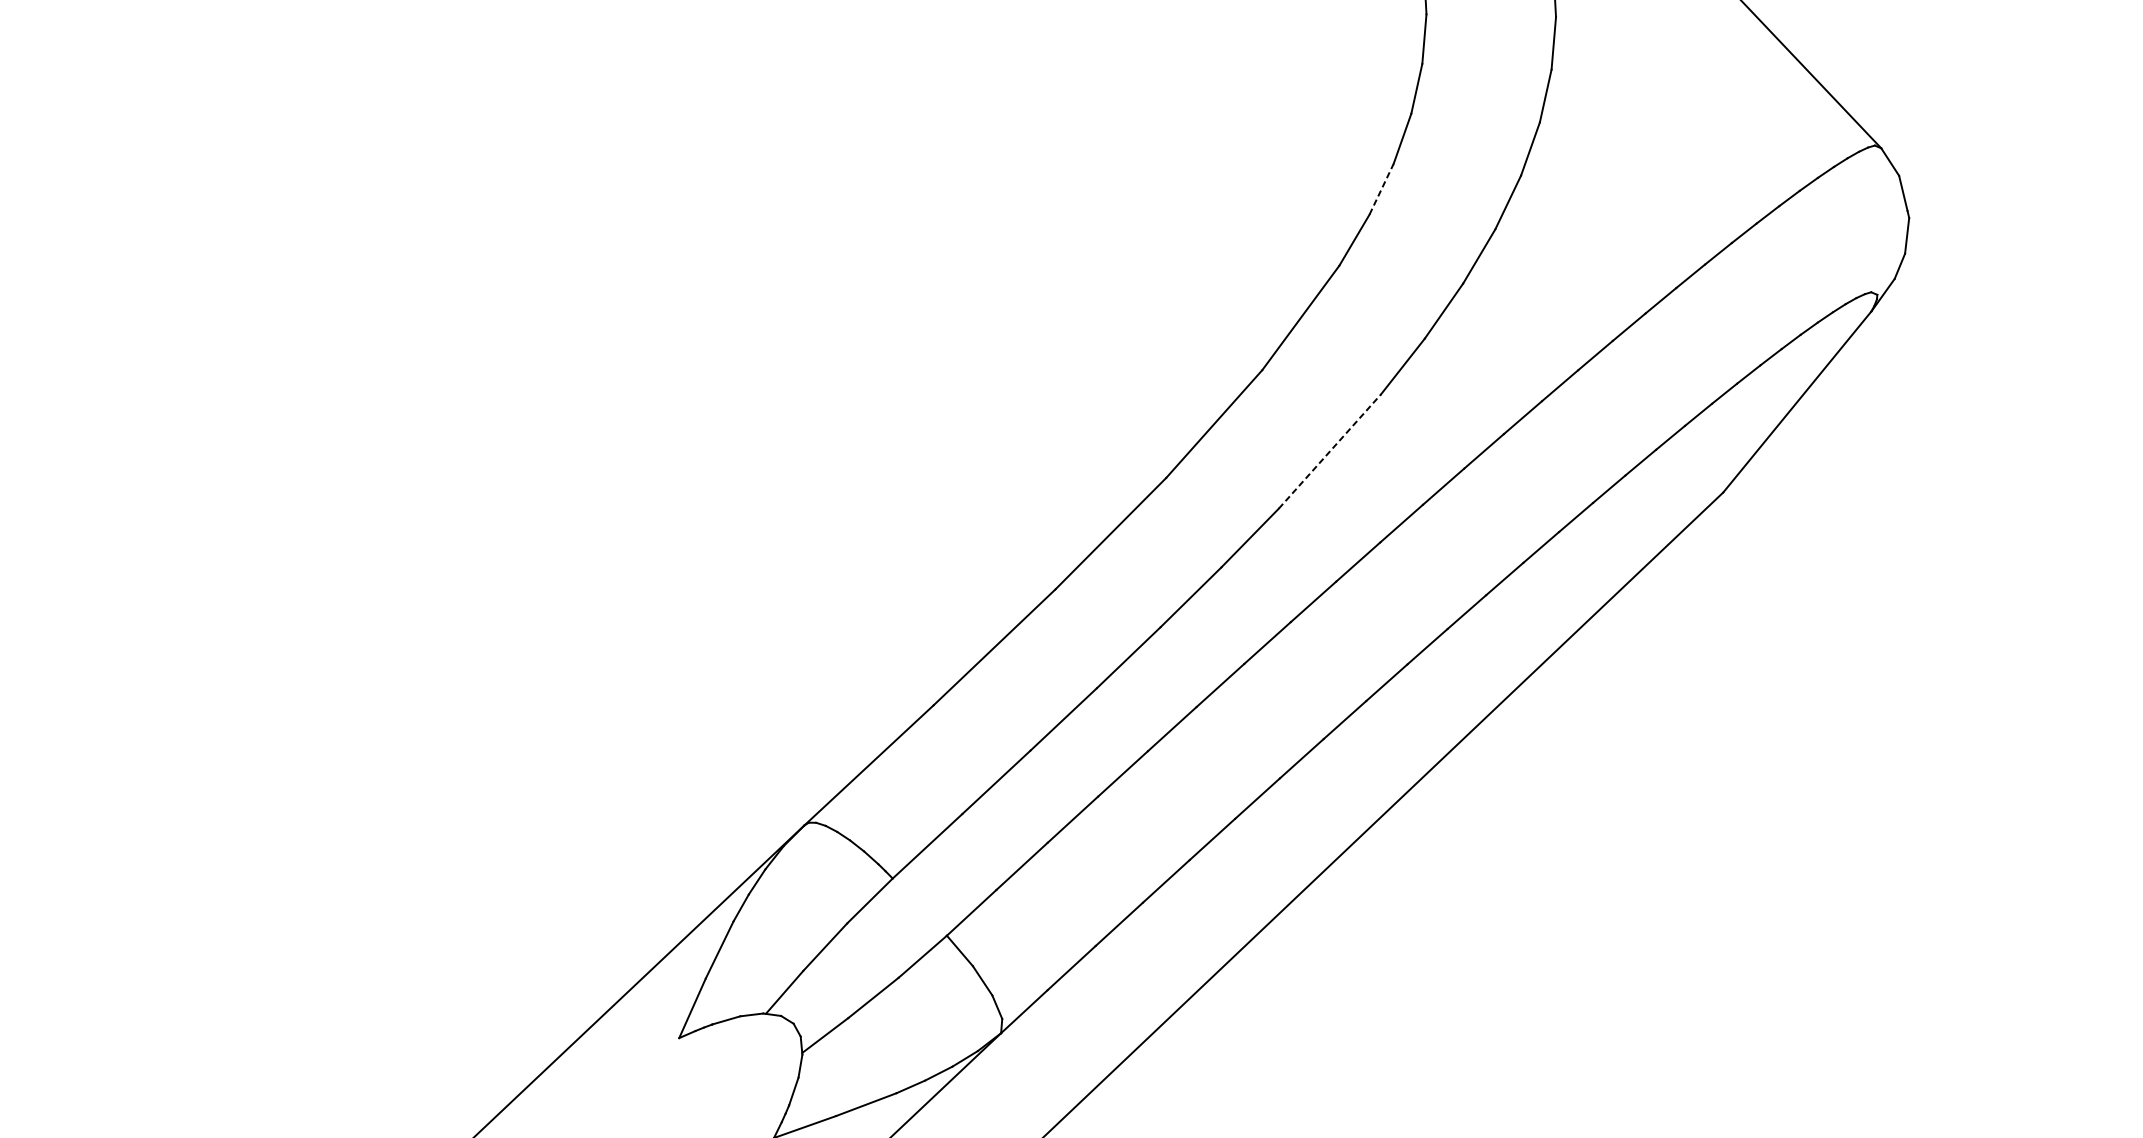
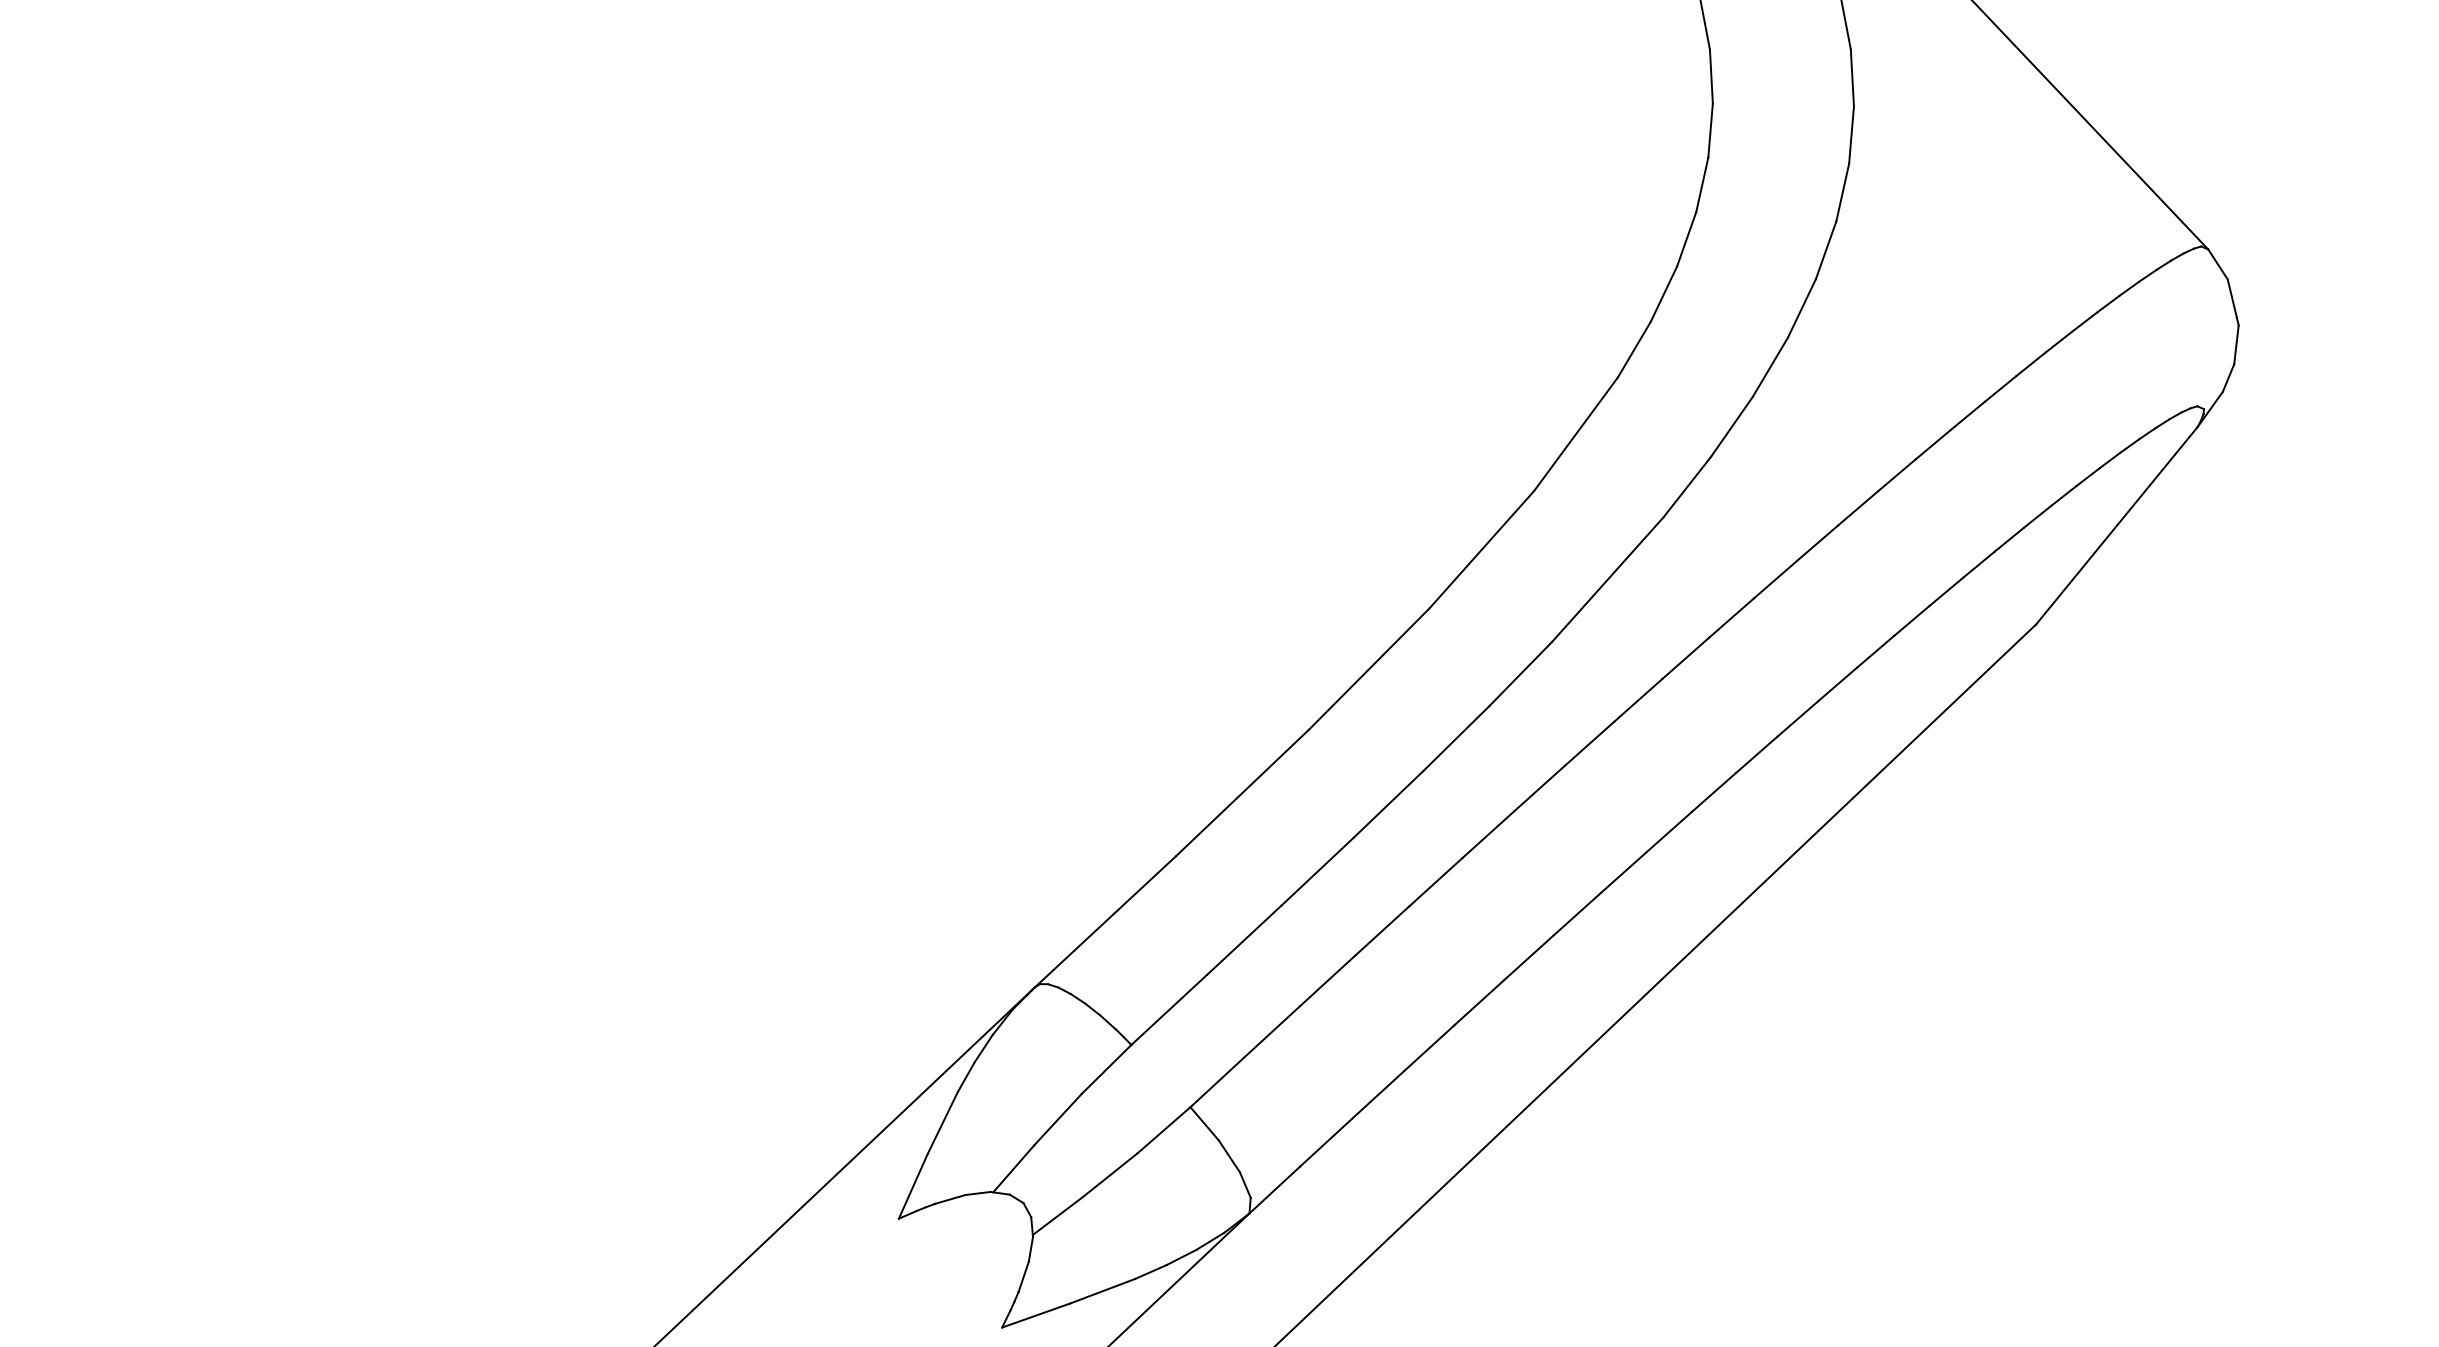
line: (1381, 189) -> (1663, 294), dashed -> solid
line: (1329, 451) -> (1607, 579), dashed -> solid

